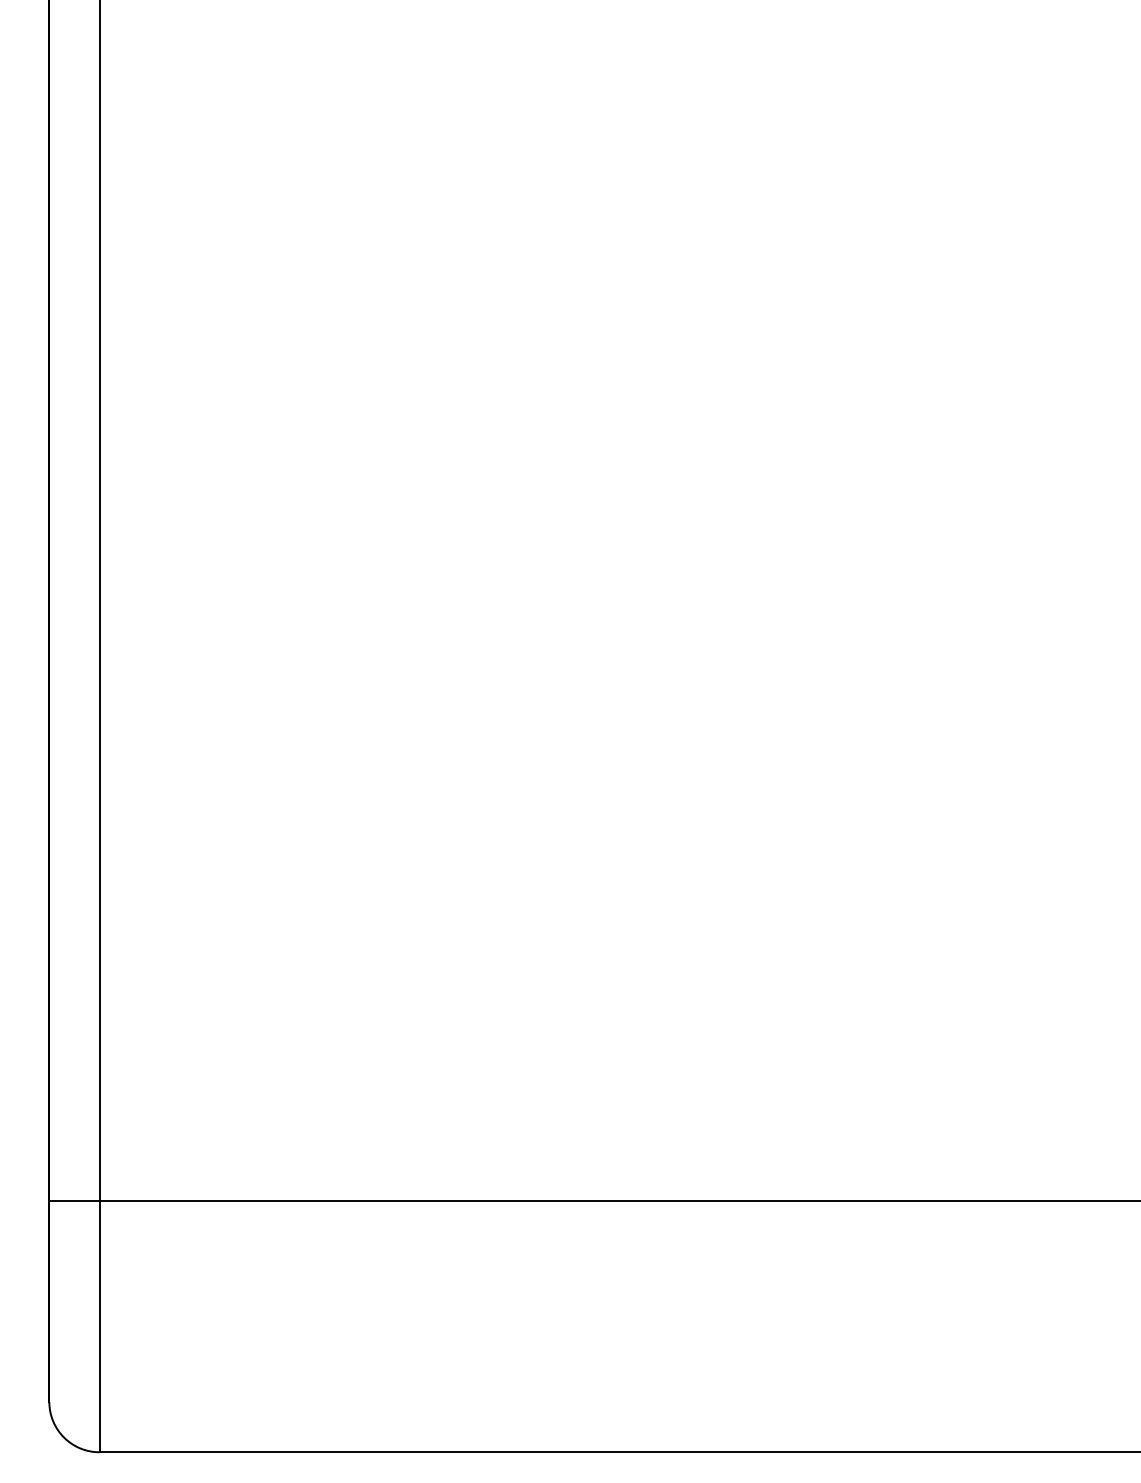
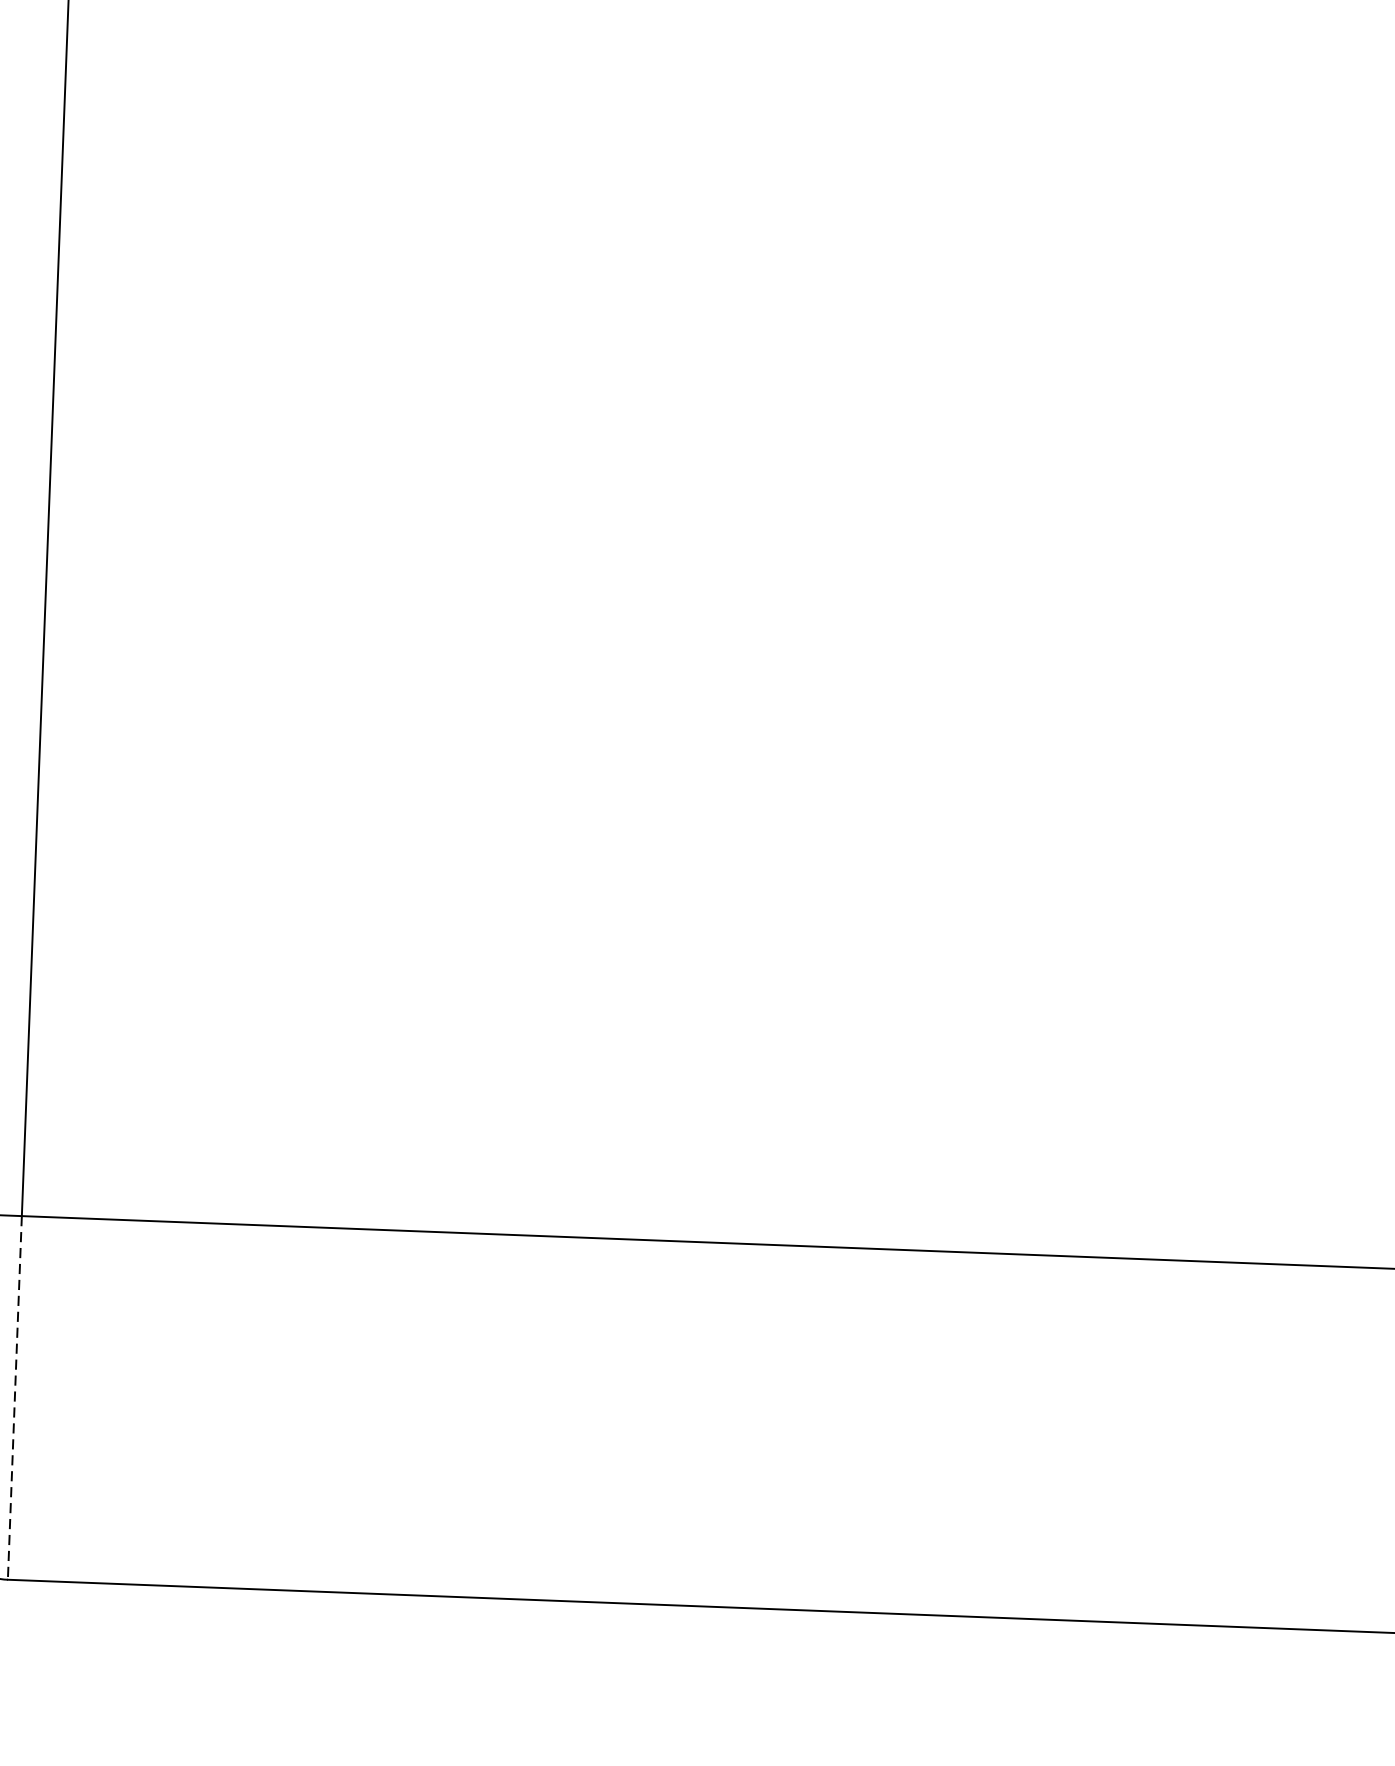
line: (99, 1327) -> (14, 1398), solid -> dashed

